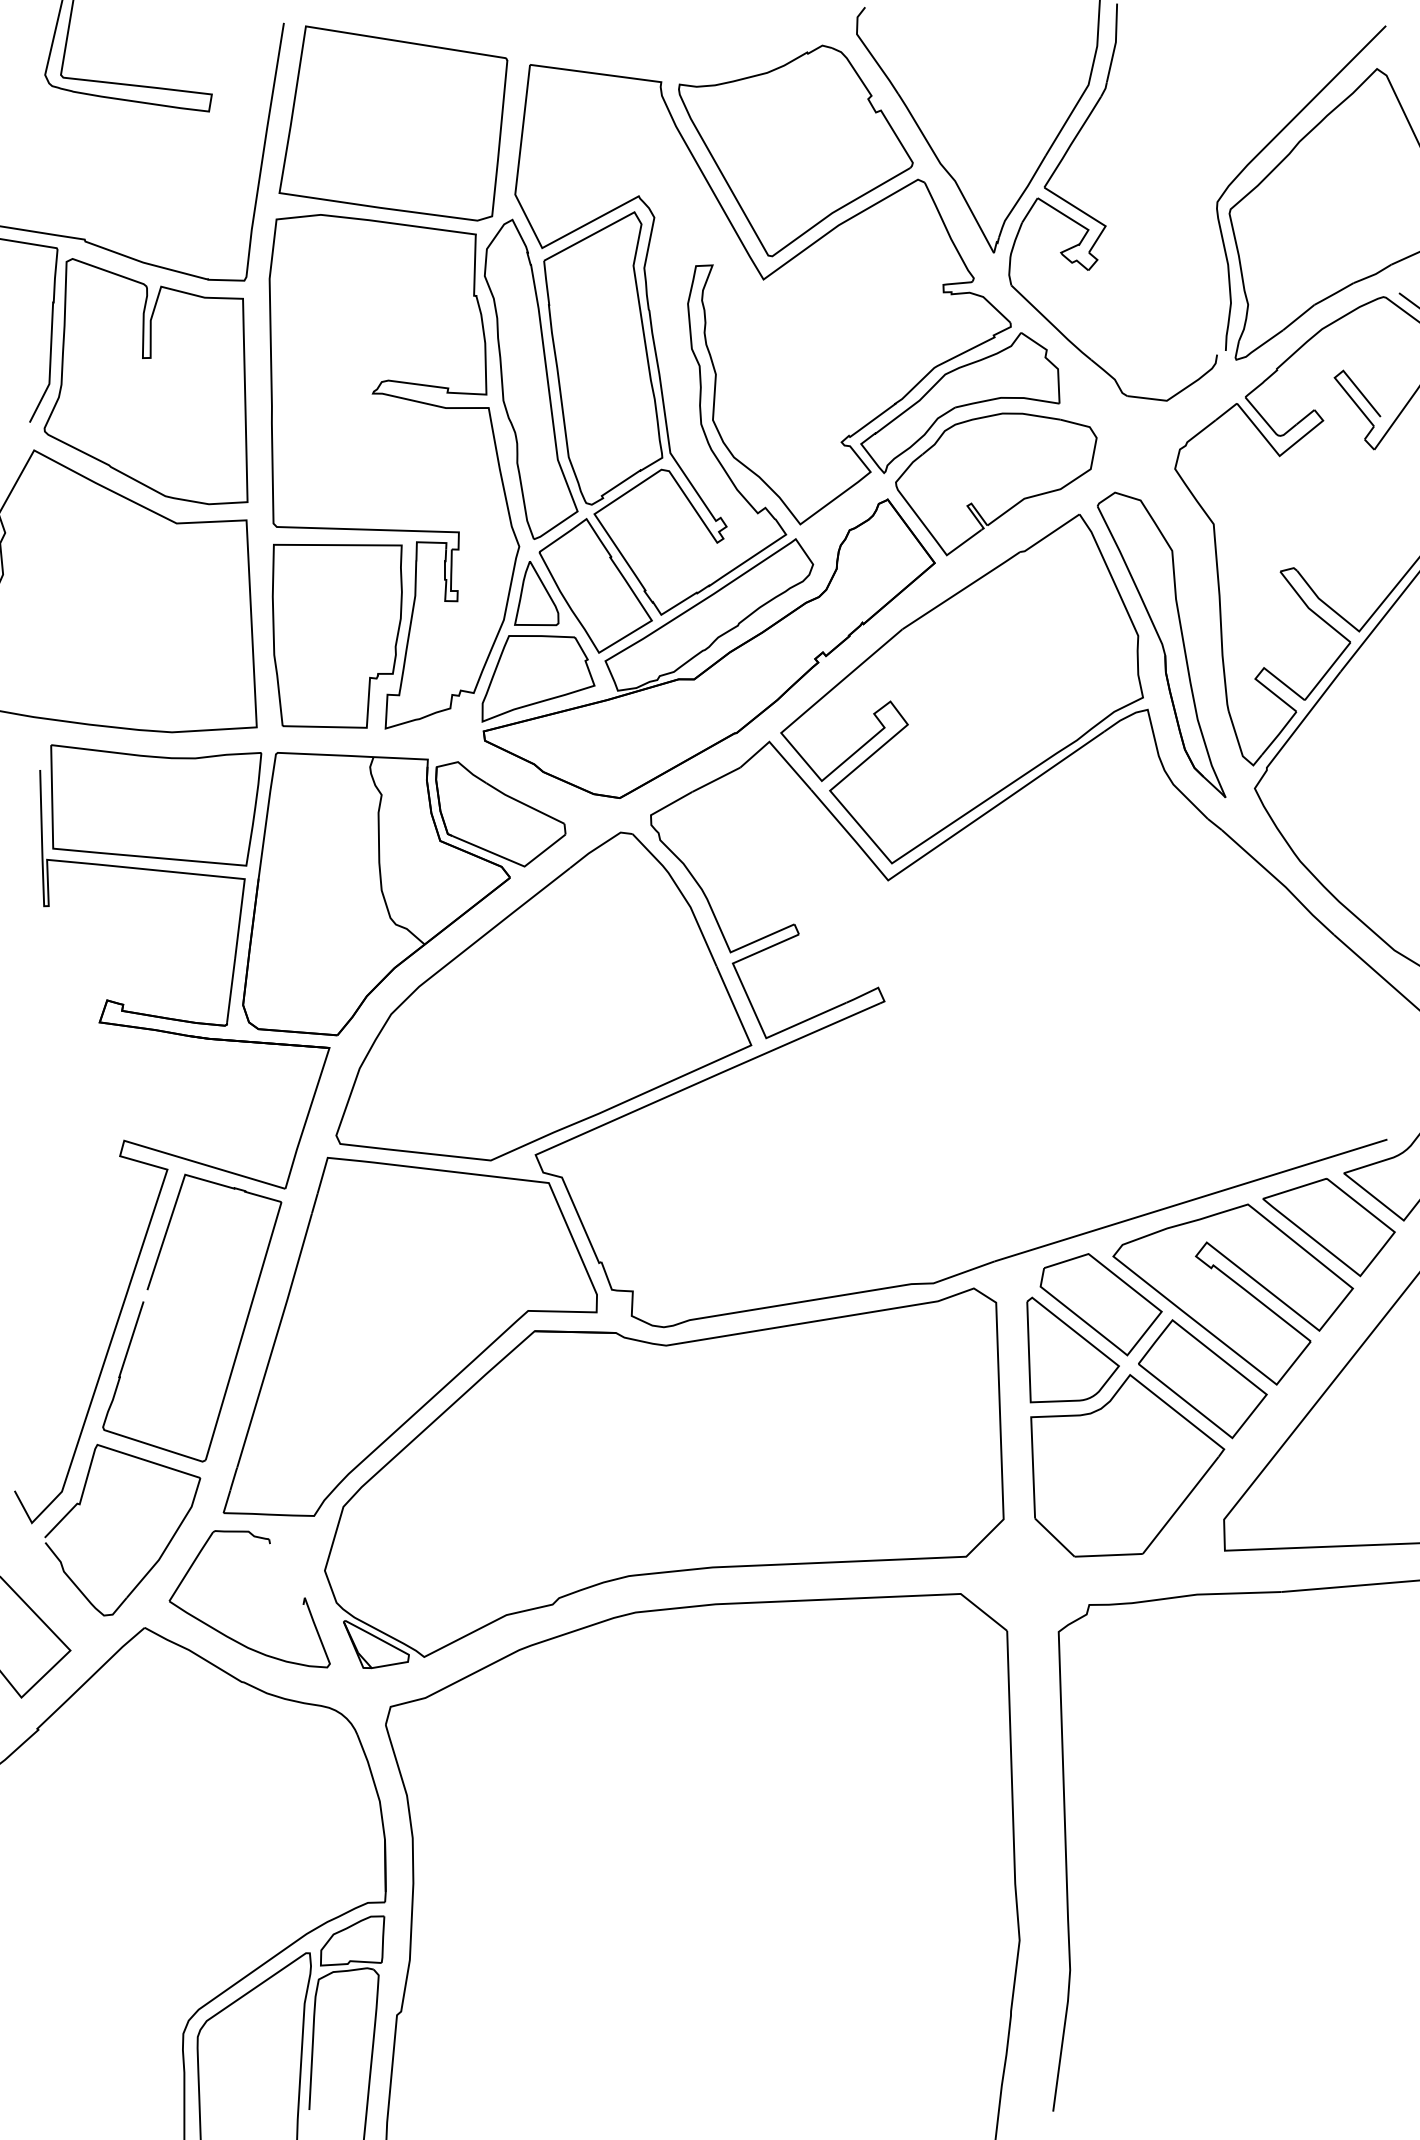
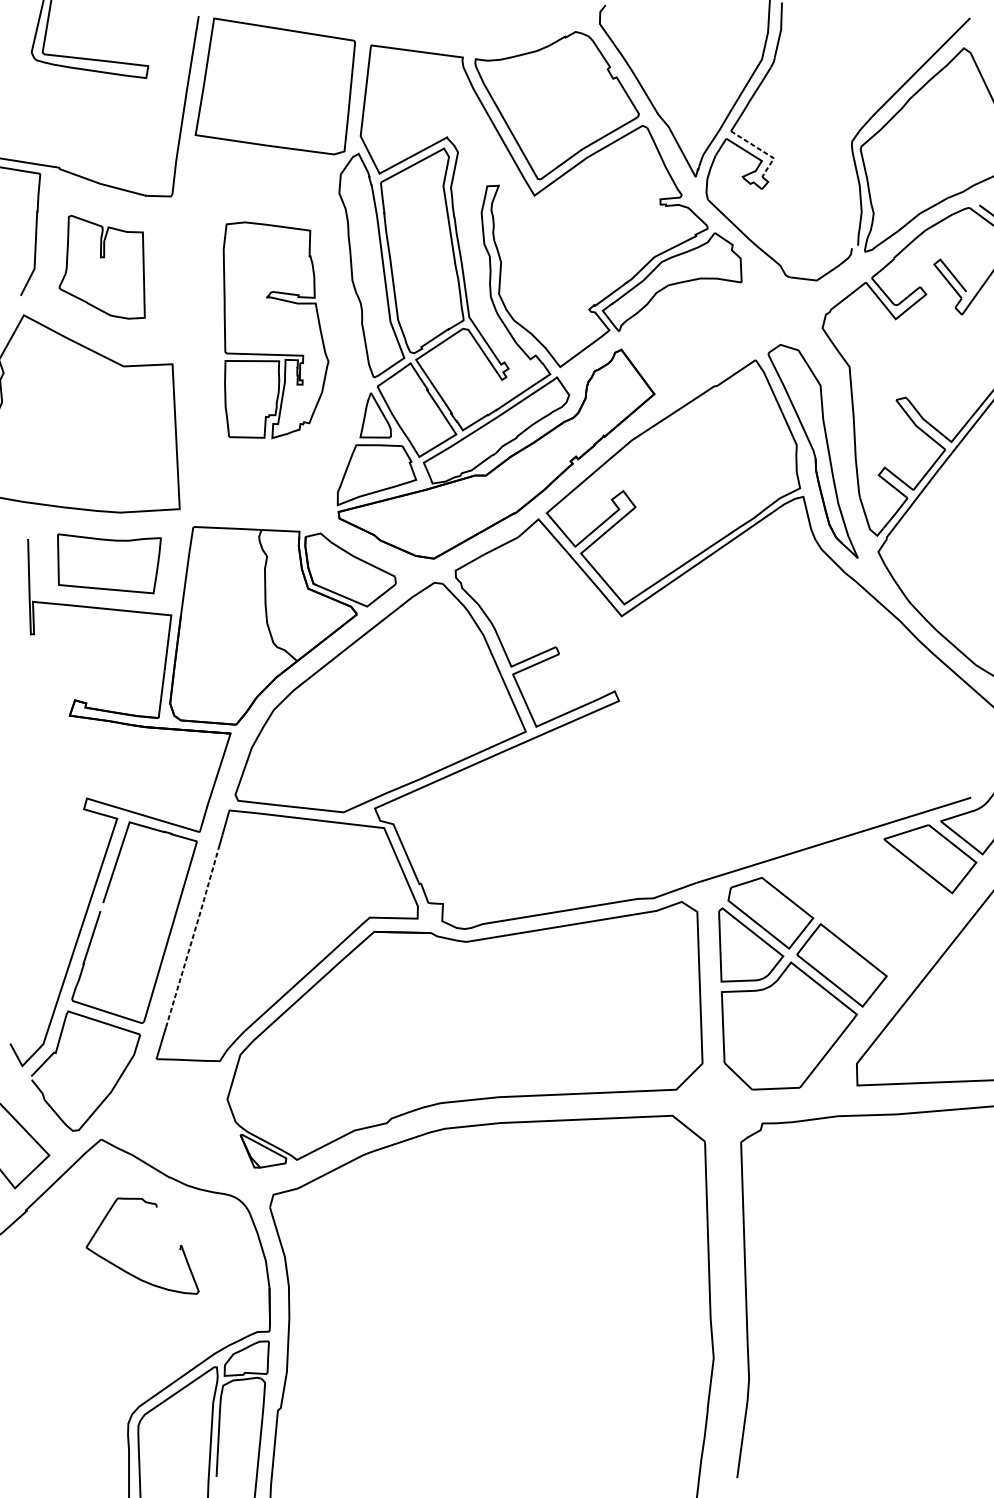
line: (1088, 215) -> (761, 150), solid -> dashed
part: (145, 381) -> (101, 267), size x0.6
part: (394, 471) -> (276, 330), size x0.6
part: (996, 484) -> (697, 339), removed
part: (156, 805) -> (109, 563), size x0.7
part: (1232, 1294) -> (862, 906), removed
line: (275, 1339) -> (192, 937), solid -> dashed
part: (231, 1637) -> (129, 1272), moved

